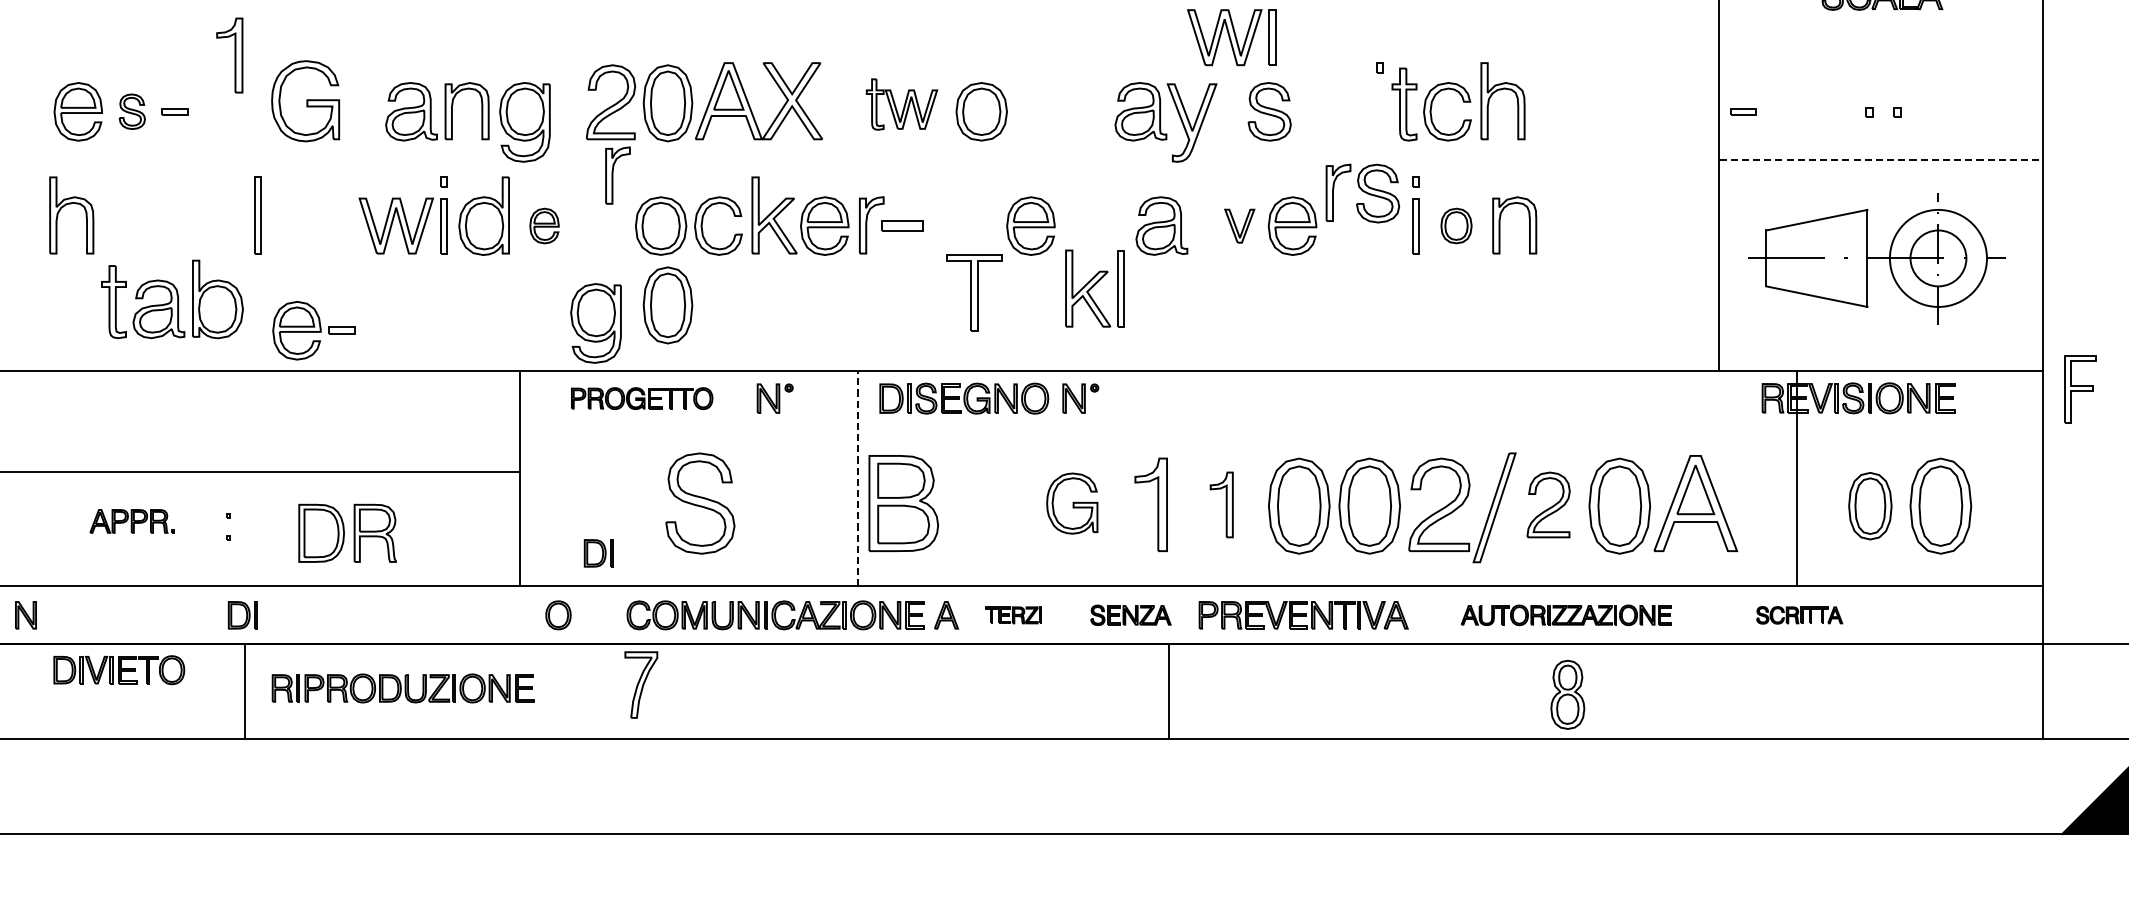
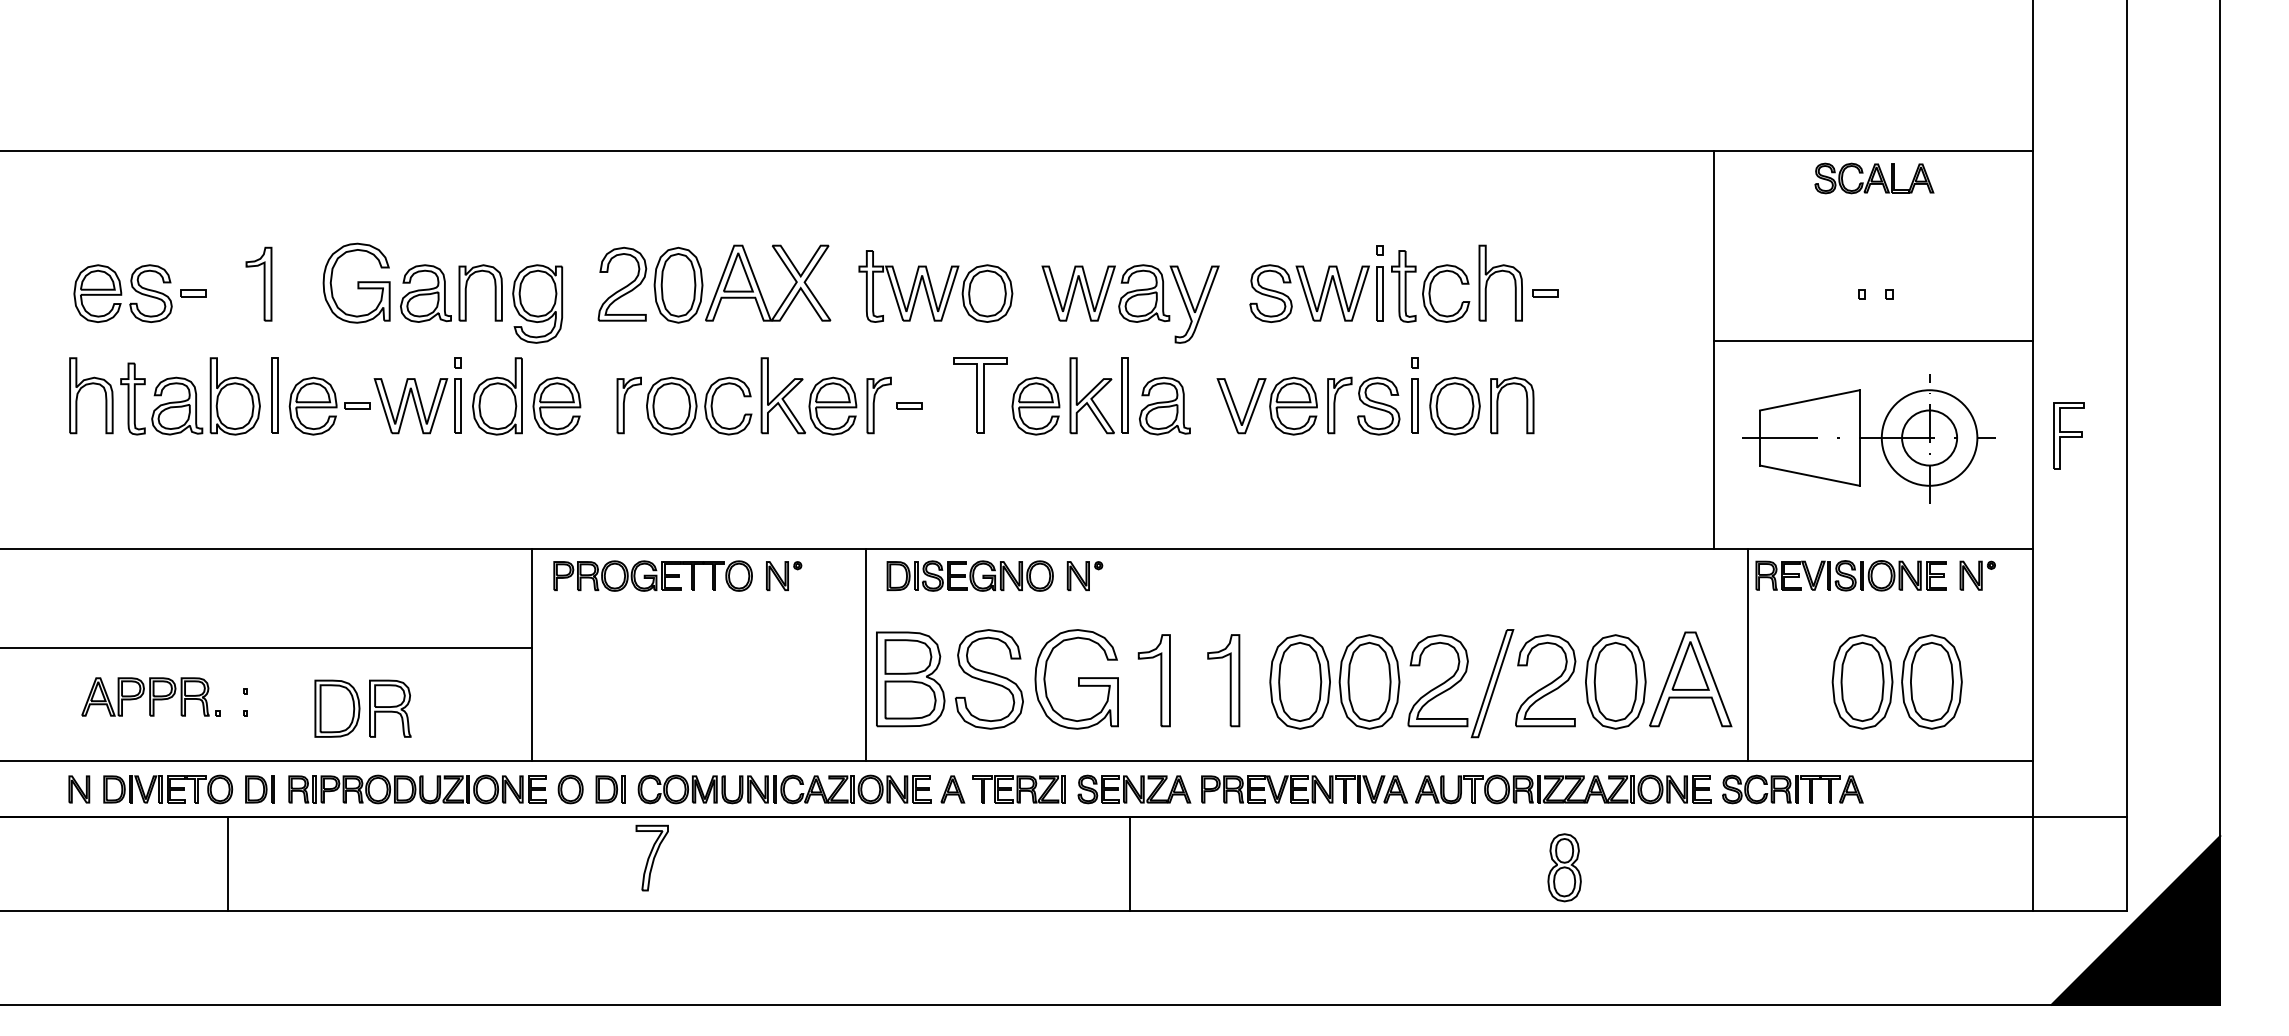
part: (1231, 37) -> (1339, 293), moved
part: (229, 54) -> (258, 283), moved
part: (305, 100) -> (356, 282), moved
part: (901, 104) -> (908, 286), size x1.43
part: (131, 111) -> (150, 293), size x1.67
part: (1074, 111) -> (1078, 293), added
part: (1743, 111) -> (1545, 293), moved
line: (1881, 160) -> (1873, 341), dashed -> solid
part: (617, 175) -> (628, 405), moved
part: (1362, 192) -> (1363, 405), moved
part: (544, 225) -> (556, 405), size x1.67
part: (902, 225) -> (909, 405), size x0.62
part: (1456, 225) -> (1454, 405), size x1.67
part: (1239, 226) -> (1241, 406), size x1.67
part: (1094, 288) -> (1098, 395), moved
part: (974, 292) -> (980, 395), moved
part: (172, 299) -> (190, 396), moved
part: (667, 304) -> (678, 483), removed
part: (595, 322) -> (607, 501), removed
part: (313, 330) -> (329, 405), moved
part: (2079, 388) -> (2068, 435), moved
part: (641, 398) -> (652, 575), size x1.43
part: (1987, 398) -> (1977, 575), added
line: (857, 479) -> (865, 655), dashed -> solid
line: (1797, 479) -> (1747, 655), moved
part: (699, 503) -> (988, 679), moved
part: (1072, 503) -> (1076, 679), size x1.67
part: (1221, 504) -> (1223, 680), size x1.43
part: (1548, 504) -> (1545, 680), size x1.43
part: (1870, 505) -> (1862, 681), size x1.43
part: (131, 520) -> (150, 696), size x1.67
part: (598, 553) -> (610, 789), moved
part: (26, 615) -> (79, 789), moved
part: (1013, 615) -> (1018, 789), size x1.67
part: (1131, 615) -> (1134, 789), size x1.43
part: (1566, 615) -> (1563, 789), size x1.43
part: (1799, 615) -> (1792, 789), size x1.67
part: (119, 670) -> (168, 789), moved
part: (402, 688) -> (417, 789), moved
line: (244, 691) -> (227, 864), moved
line: (1169, 691) -> (1130, 864), moved

